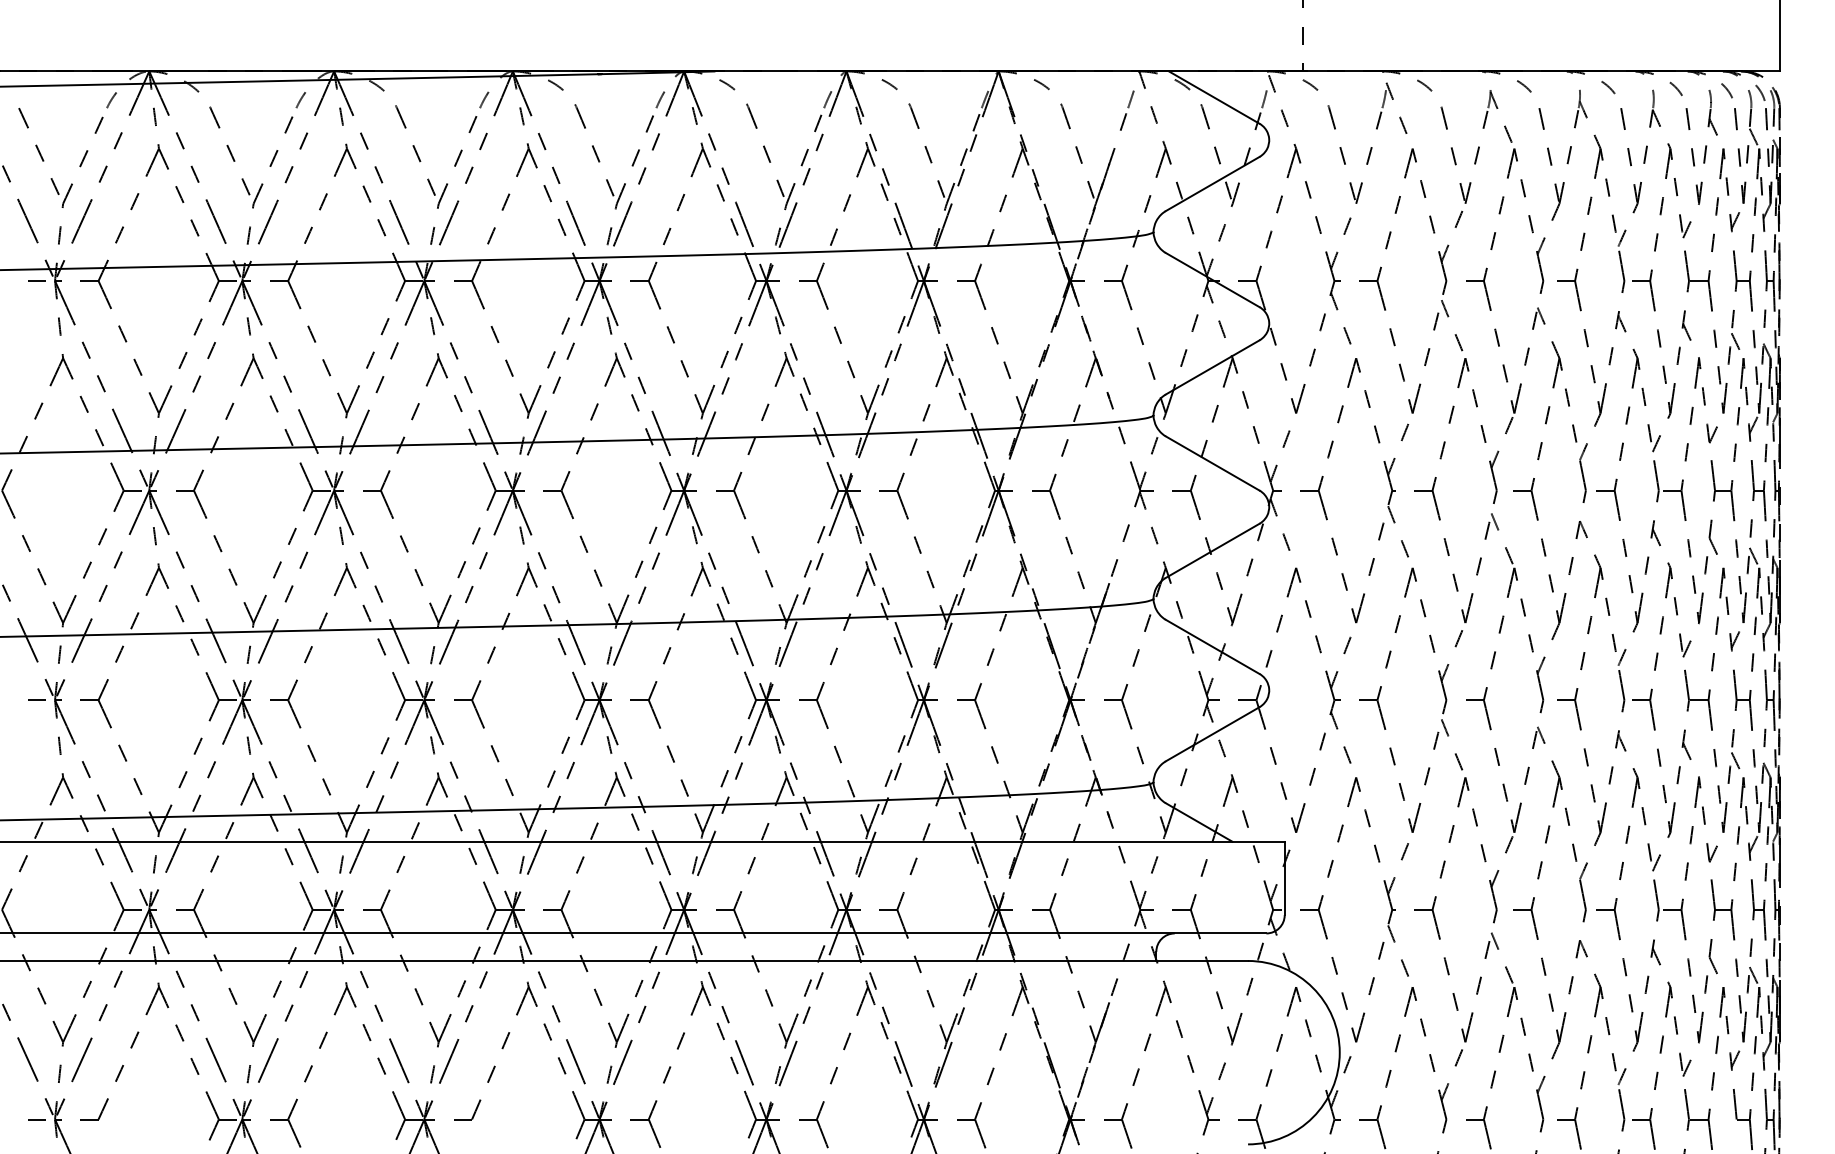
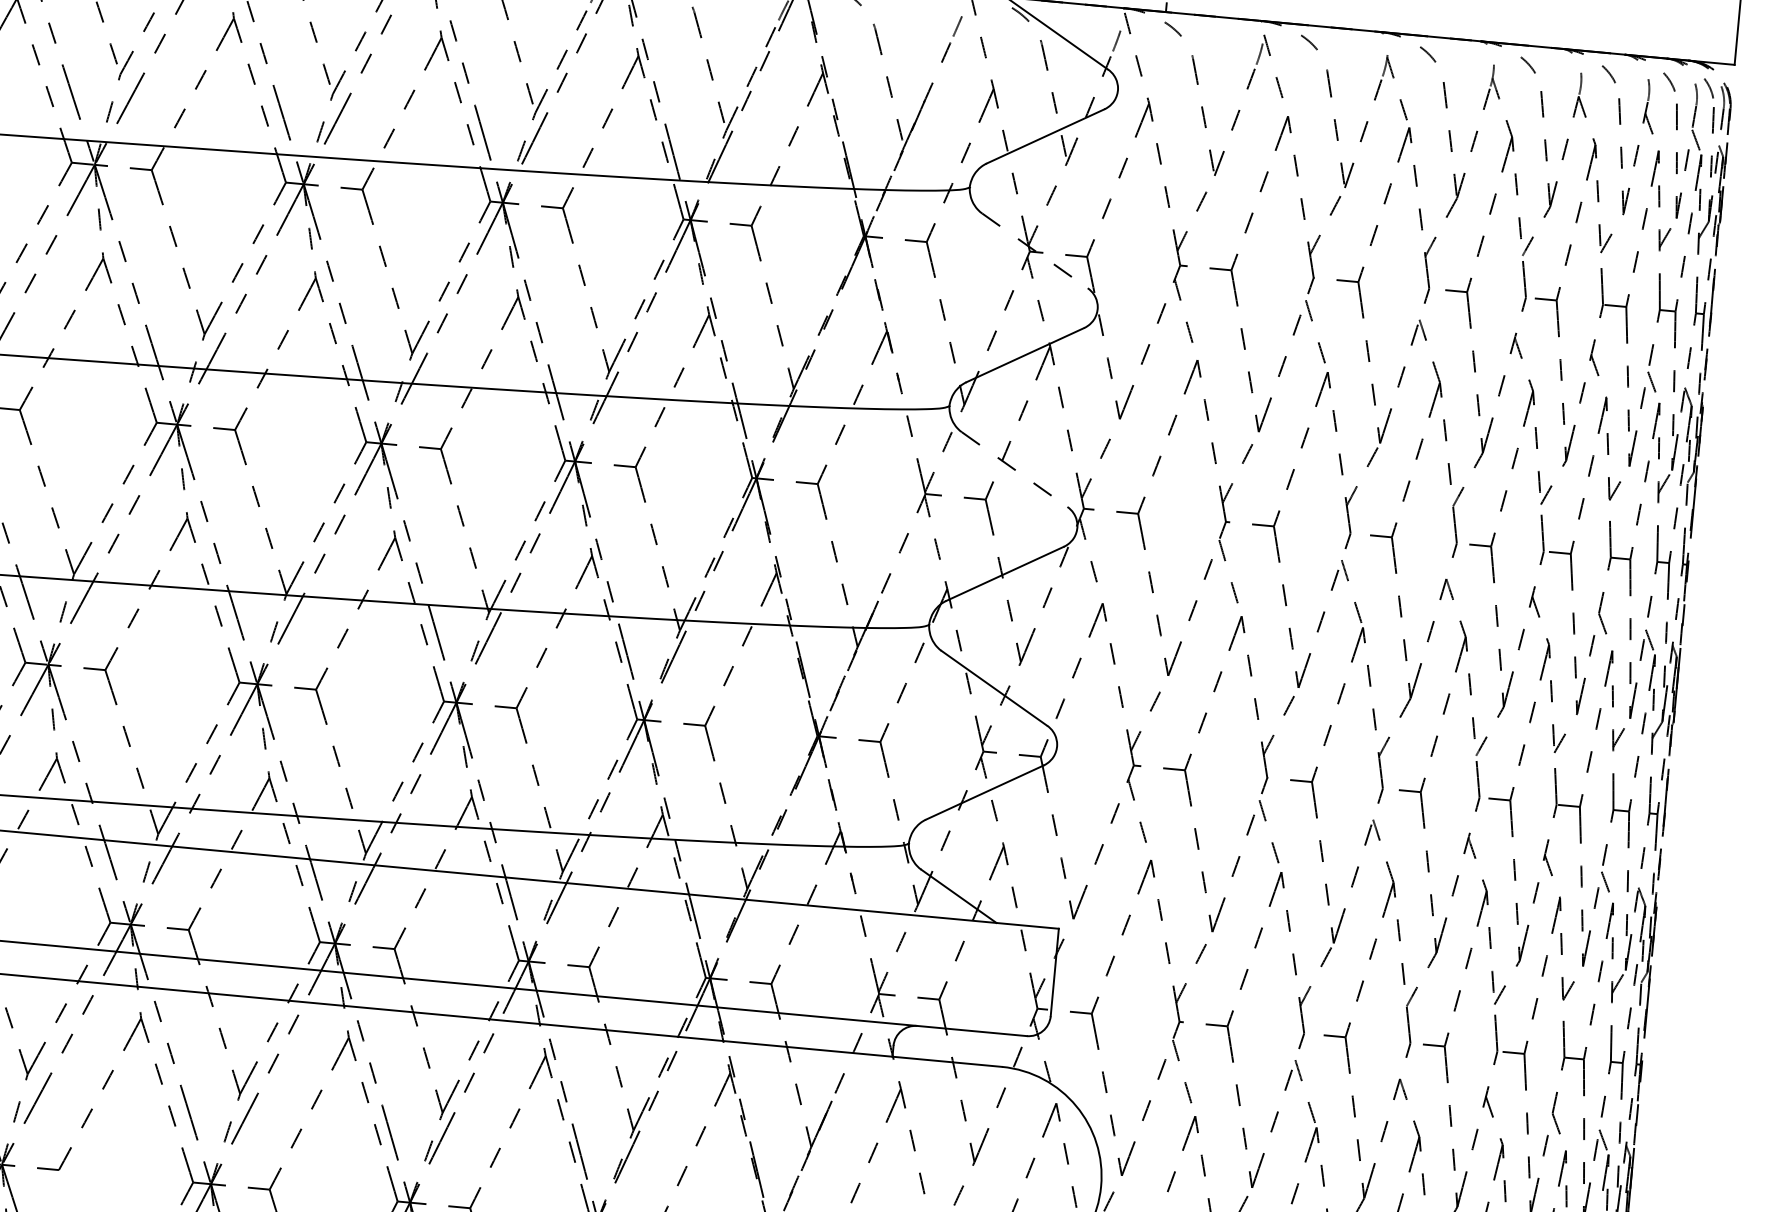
line: (1212, 280) -> (1034, 251), solid -> dashed
line: (1212, 463) -> (1014, 469), solid -> dashed

